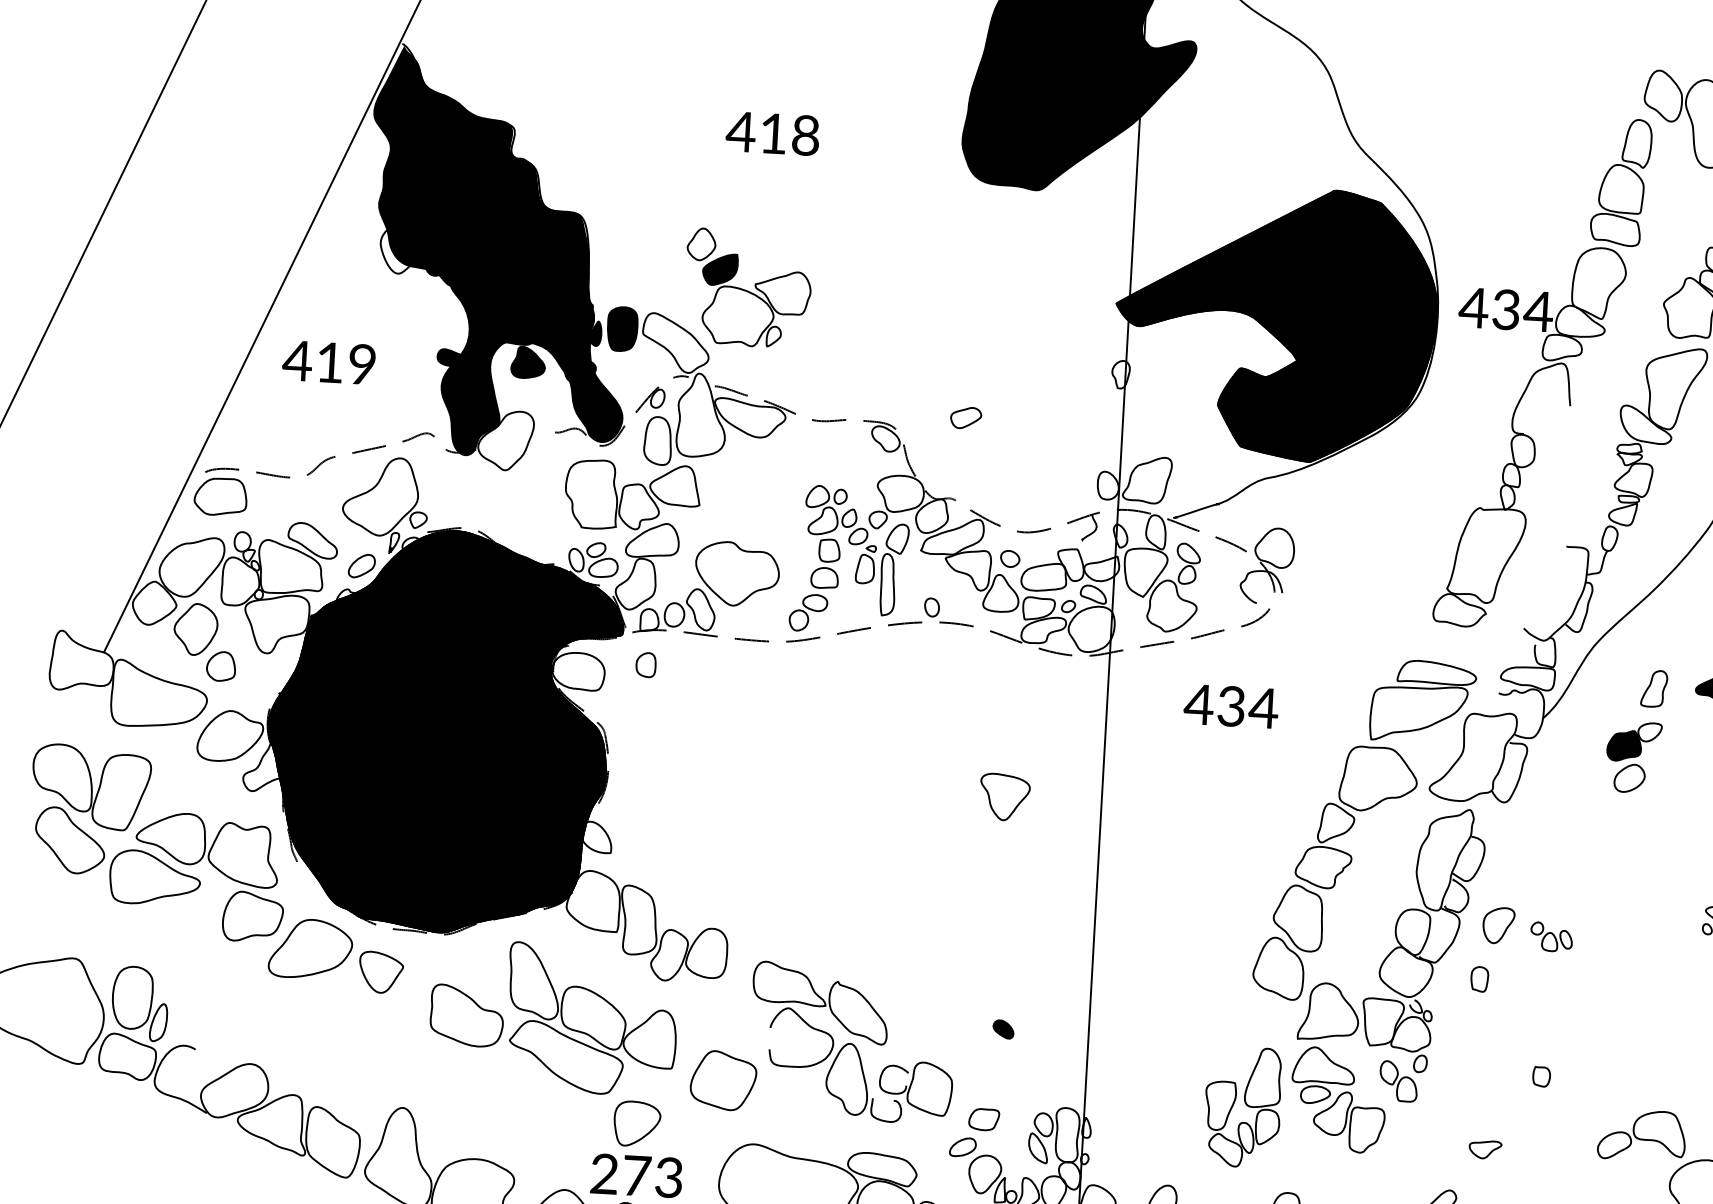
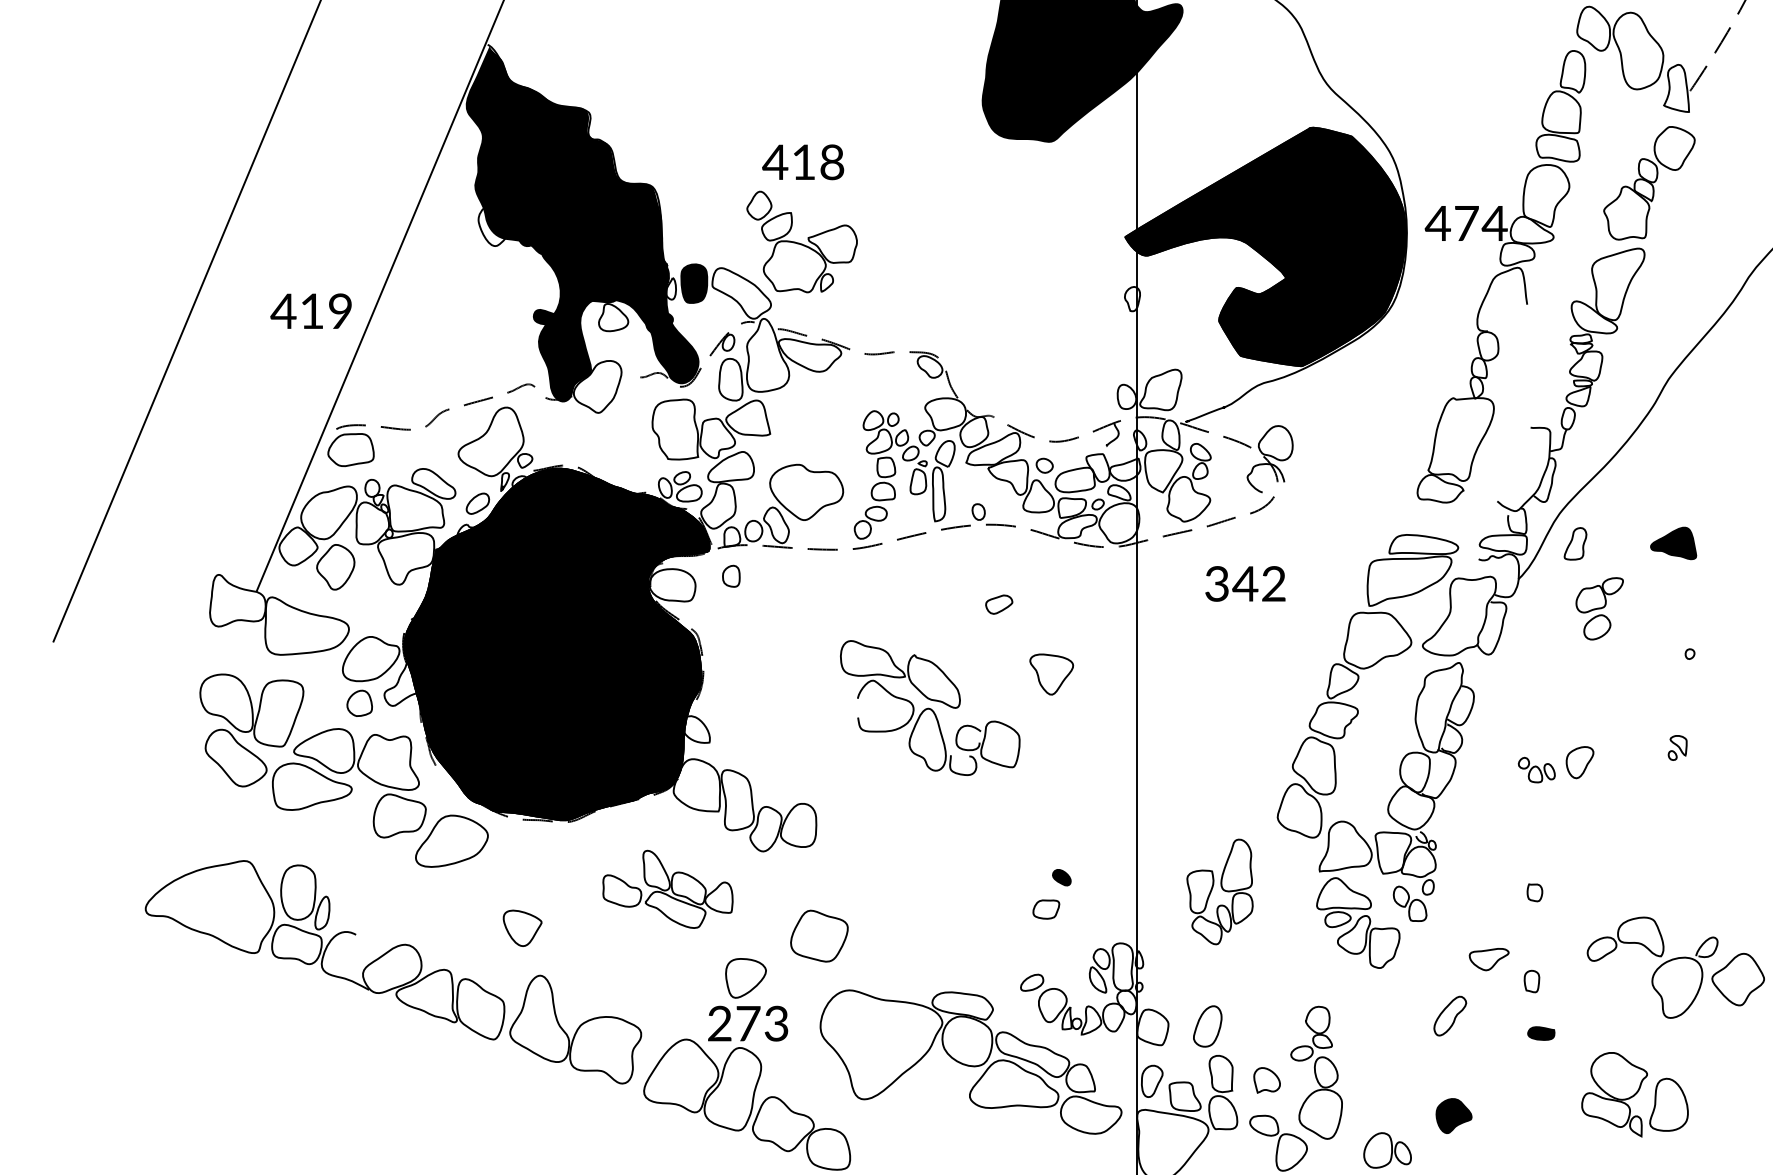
text: (773, 133) -> (803, 162), moved
fill: (719, 269) -> (776, 226), removed
text: (1506, 309) -> (1466, 223), 434 -> 474
fill: (595, 333) -> (670, 288), removed
text: (328, 361) -> (310, 310), moved
fill: (528, 362) -> (613, 317), removed
part: (966, 417) -> (999, 604), moved
part: (221, 665) -> (359, 702), moved
part: (1654, 688) -> (1575, 543), moved
text: (1230, 705) -> (1244, 583), 434 -> 342
fill: (1623, 745) -> (1590, 598), removed
part: (1498, 925) -> (1579, 762), moved
part: (381, 971) -> (522, 927), moved
part: (1479, 979) -> (1531, 981), moved
part: (553, 1017) -> (667, 889), size x0.6
part: (852, 1042) -> (930, 707), moved
part: (1242, 1106) -> (1219, 891), moved
part: (984, 1119) -> (1046, 909), moved
part: (1485, 1148) -> (1489, 958), size x1.4

